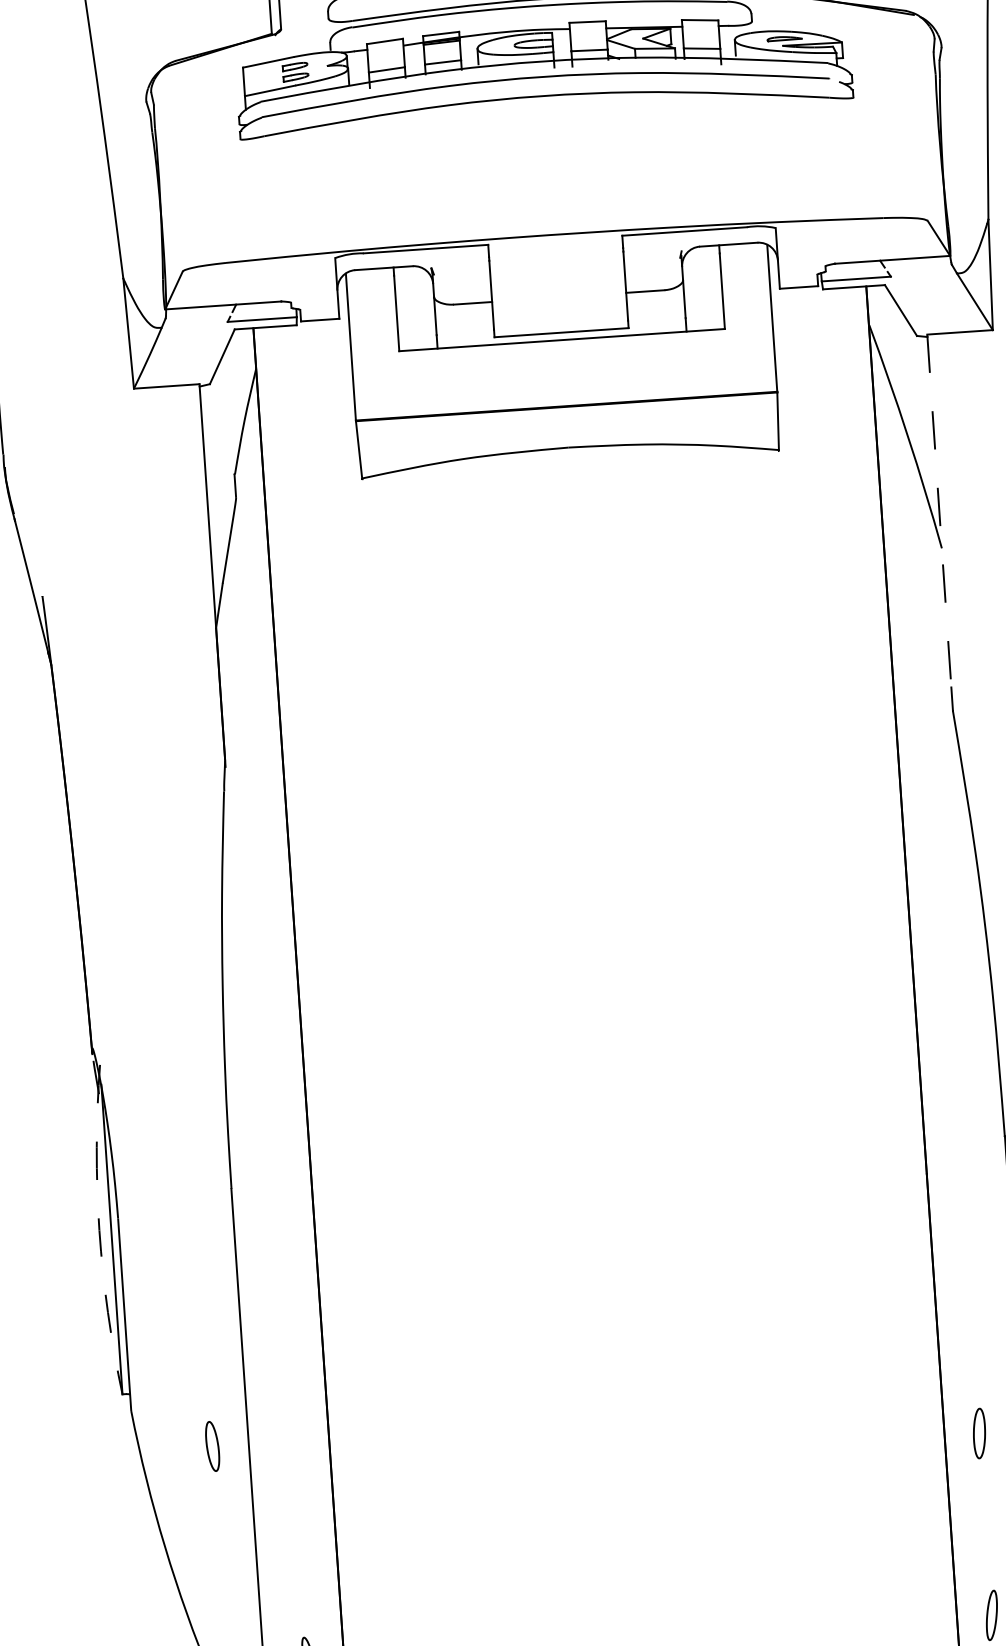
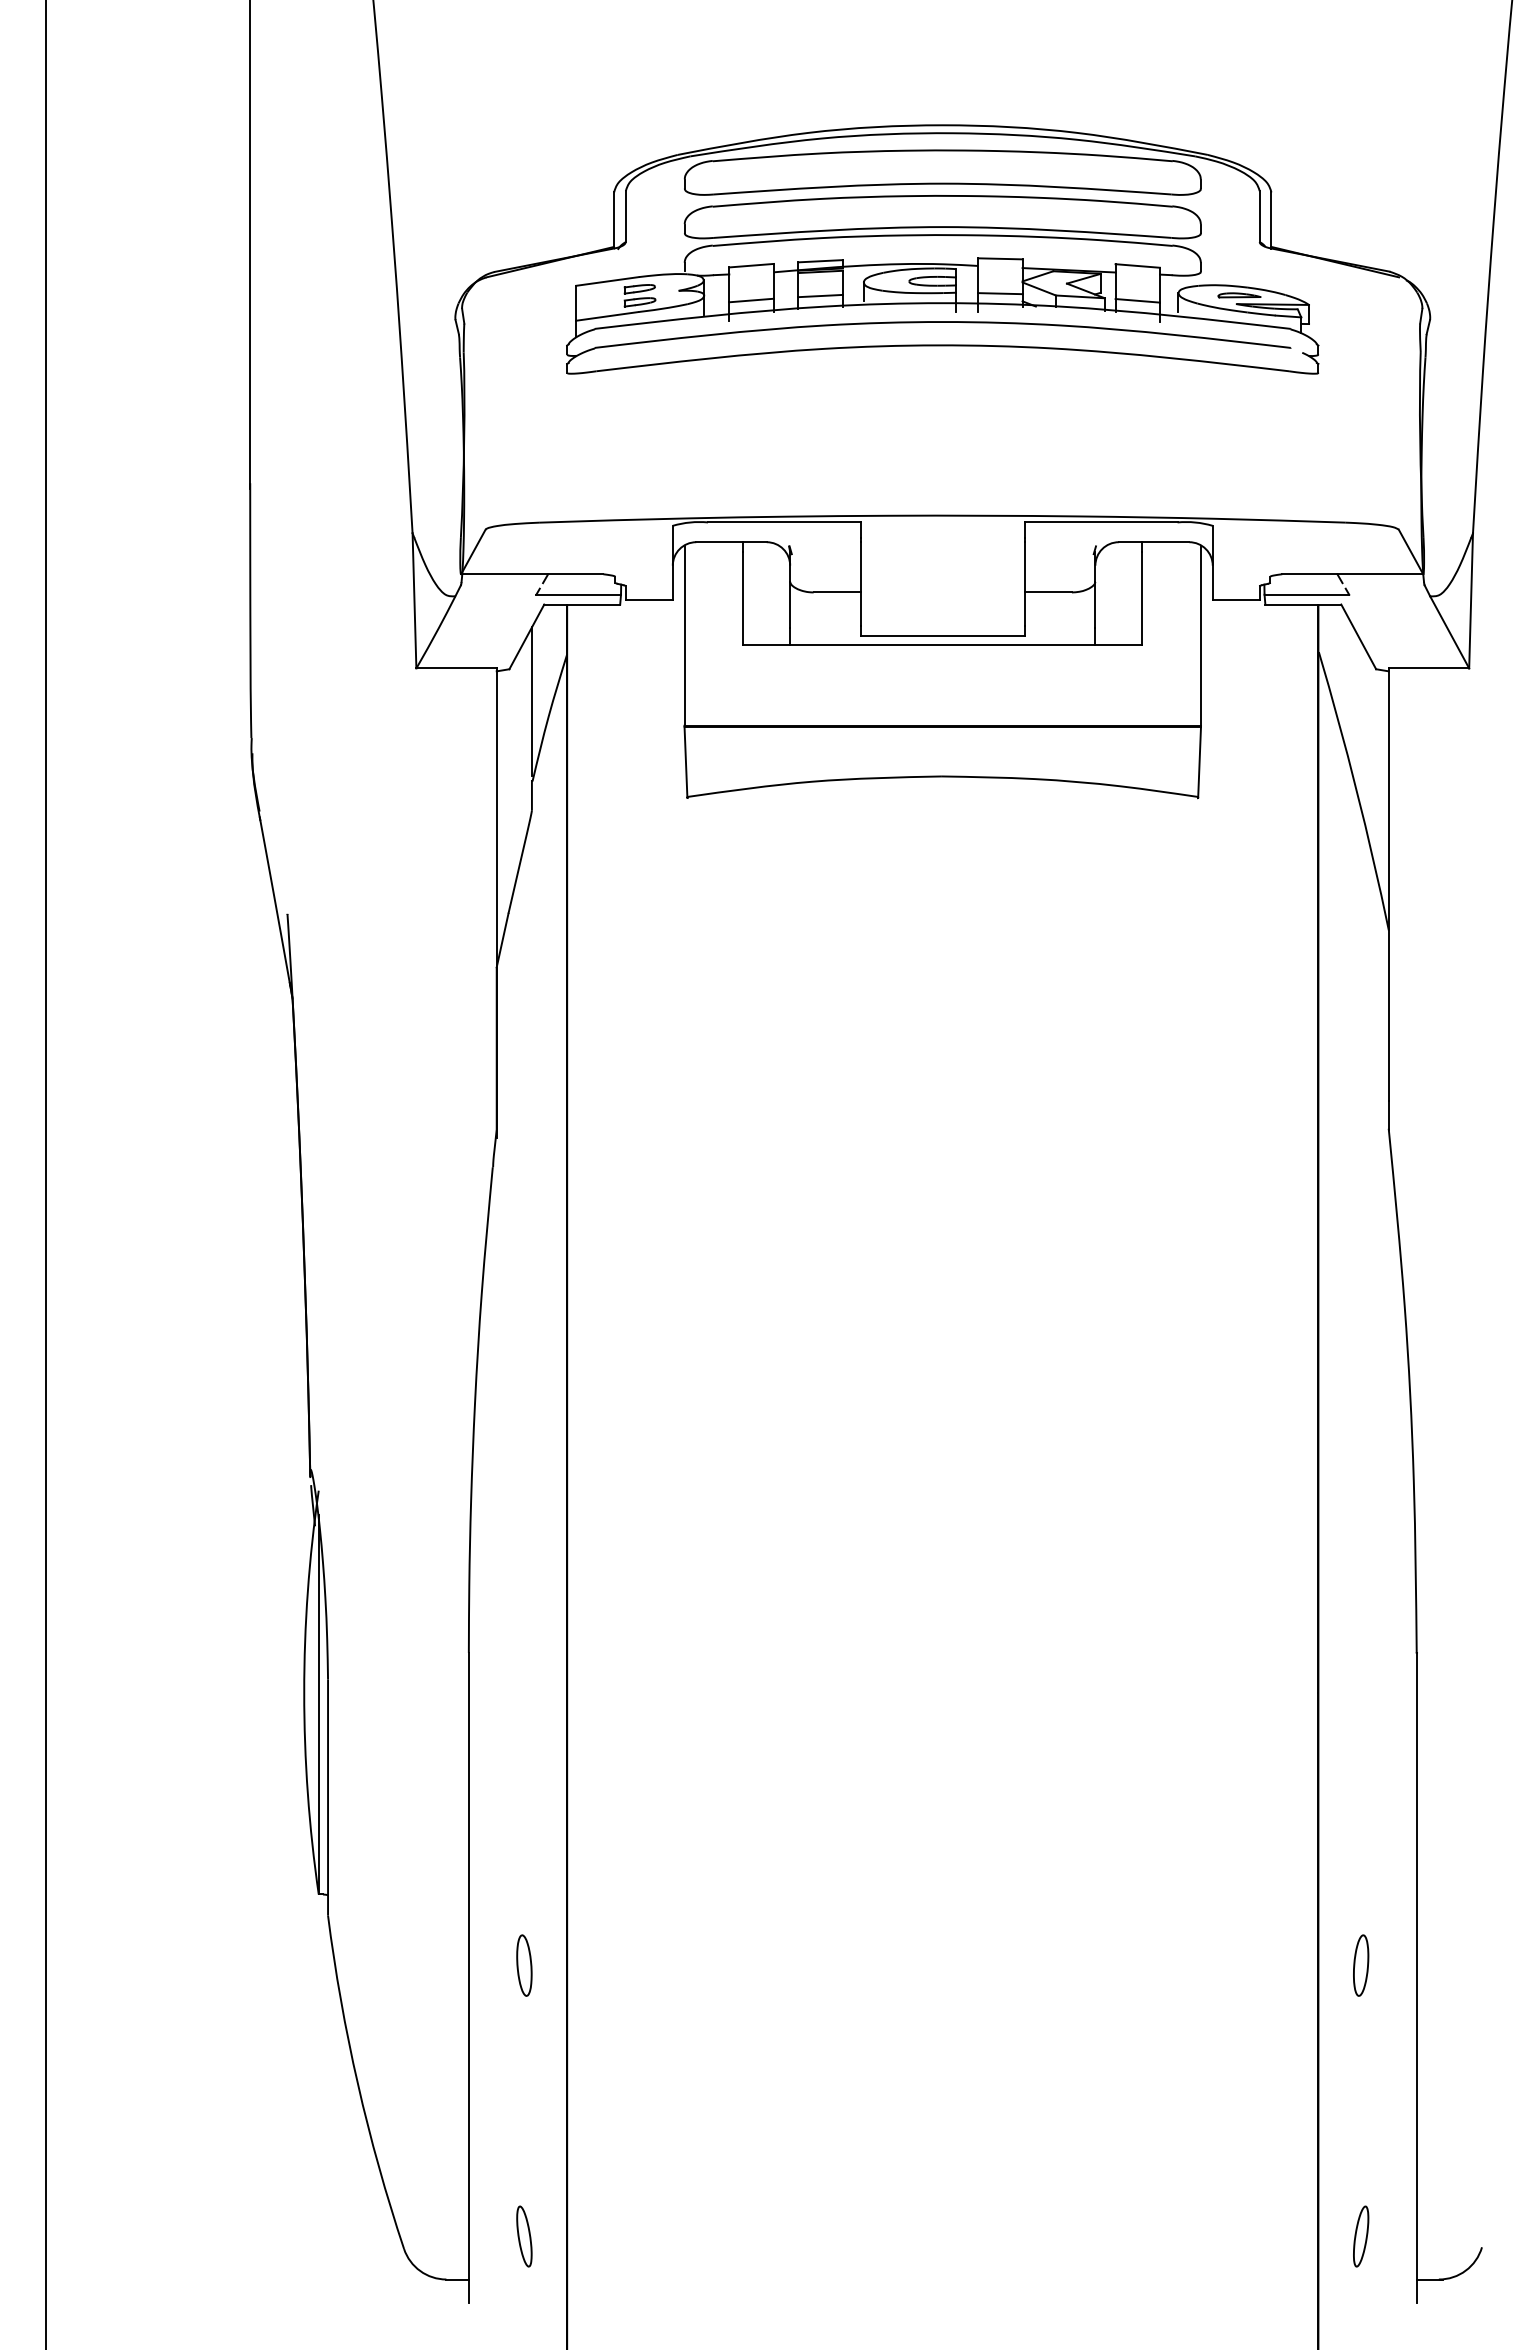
line: (229, 409) -> (531, 701), added
line: (939, 511) -> (1388, 885), dashed -> solid
arc: (99, 1230) -> (304, 1692), dashed -> solid
part: (979, 1433) -> (1361, 1965), moved
part: (212, 1446) -> (524, 1965), moved

